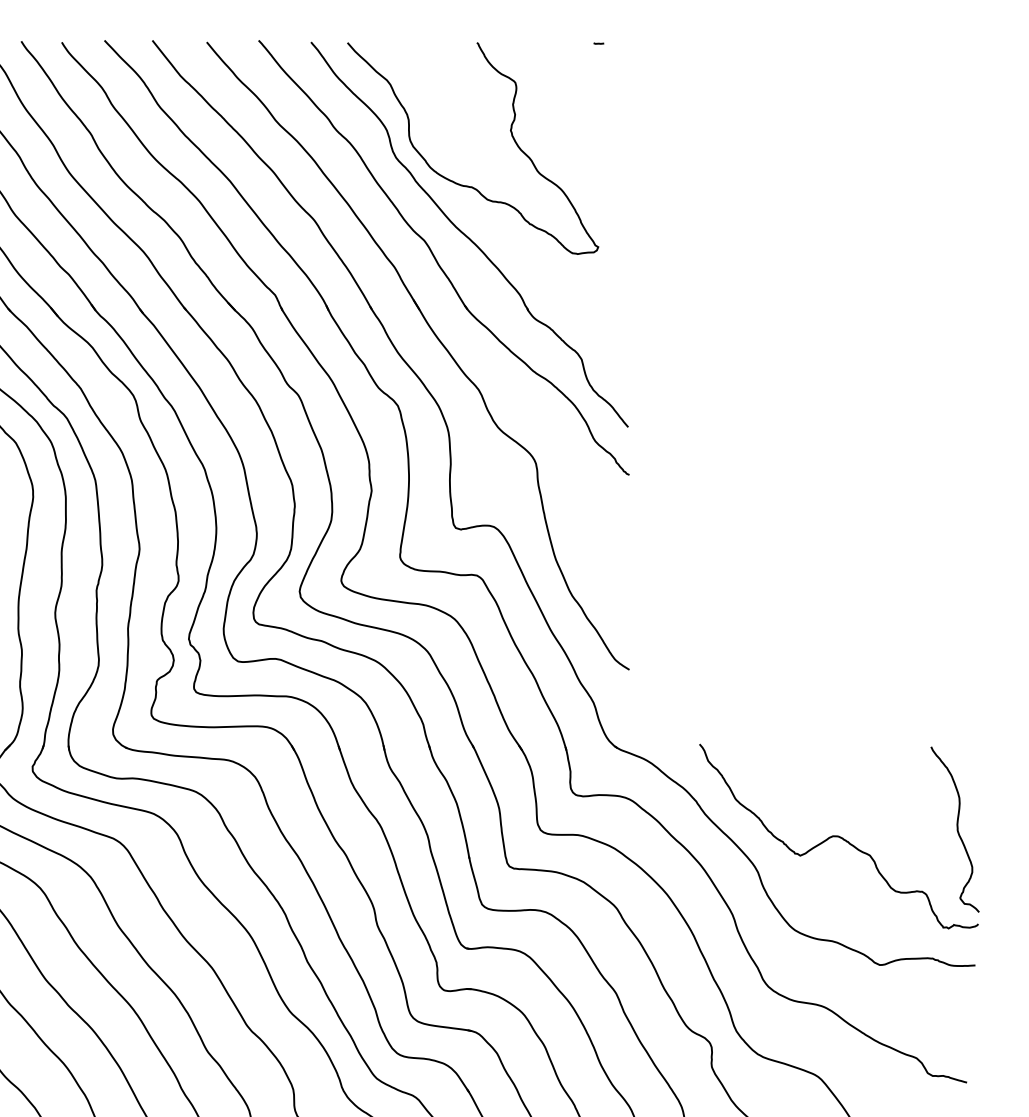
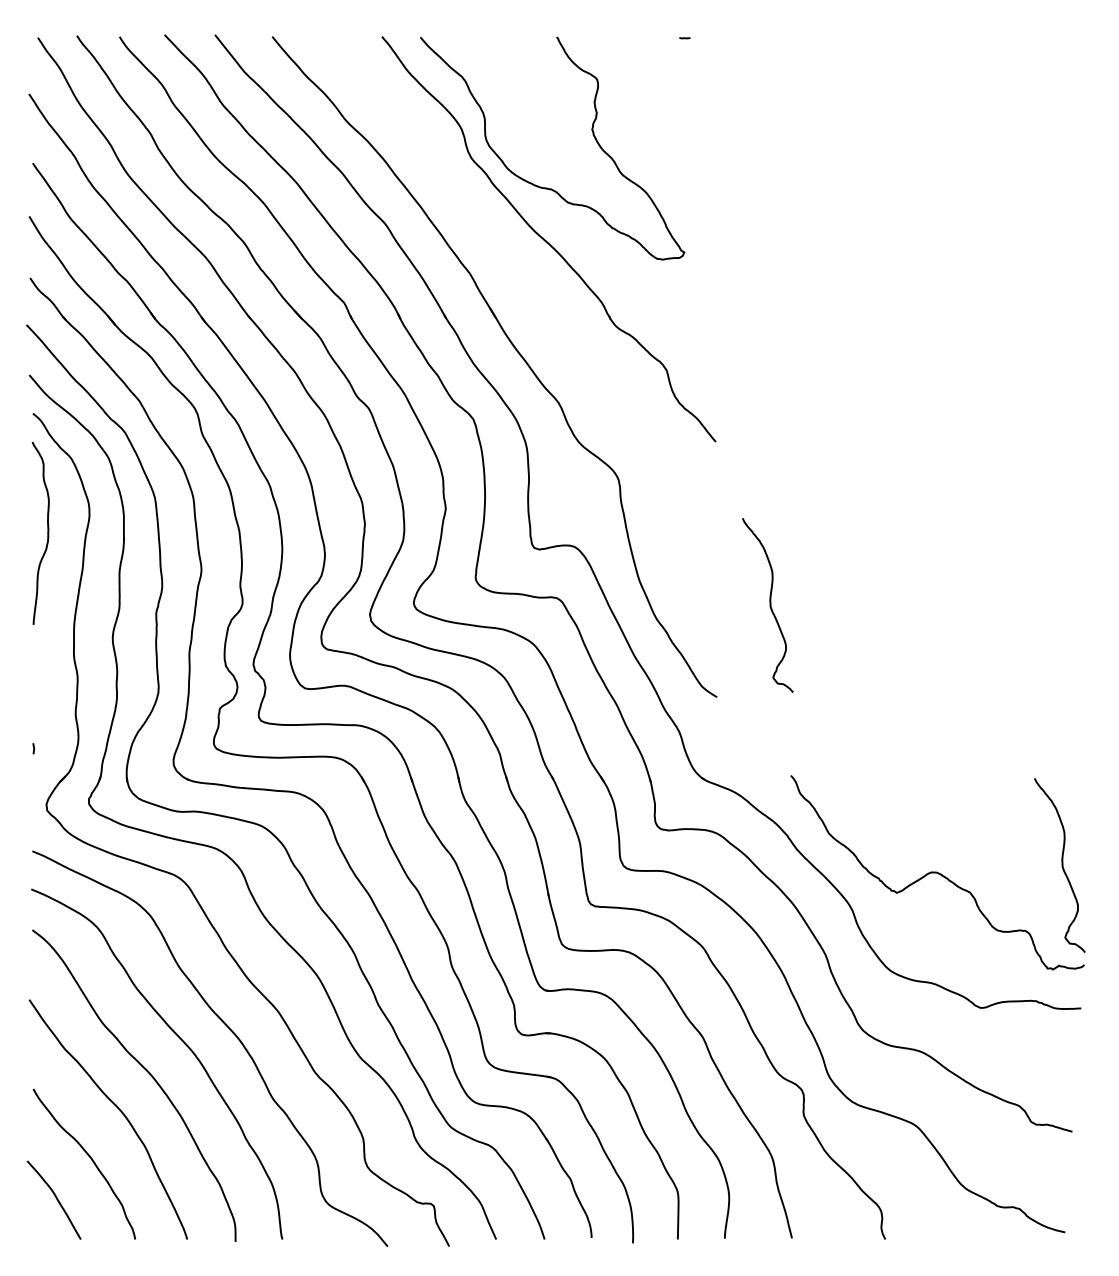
part: (437, 261) -> (515, 267), removed
curve: (679, 582) -> (769, 605), added

